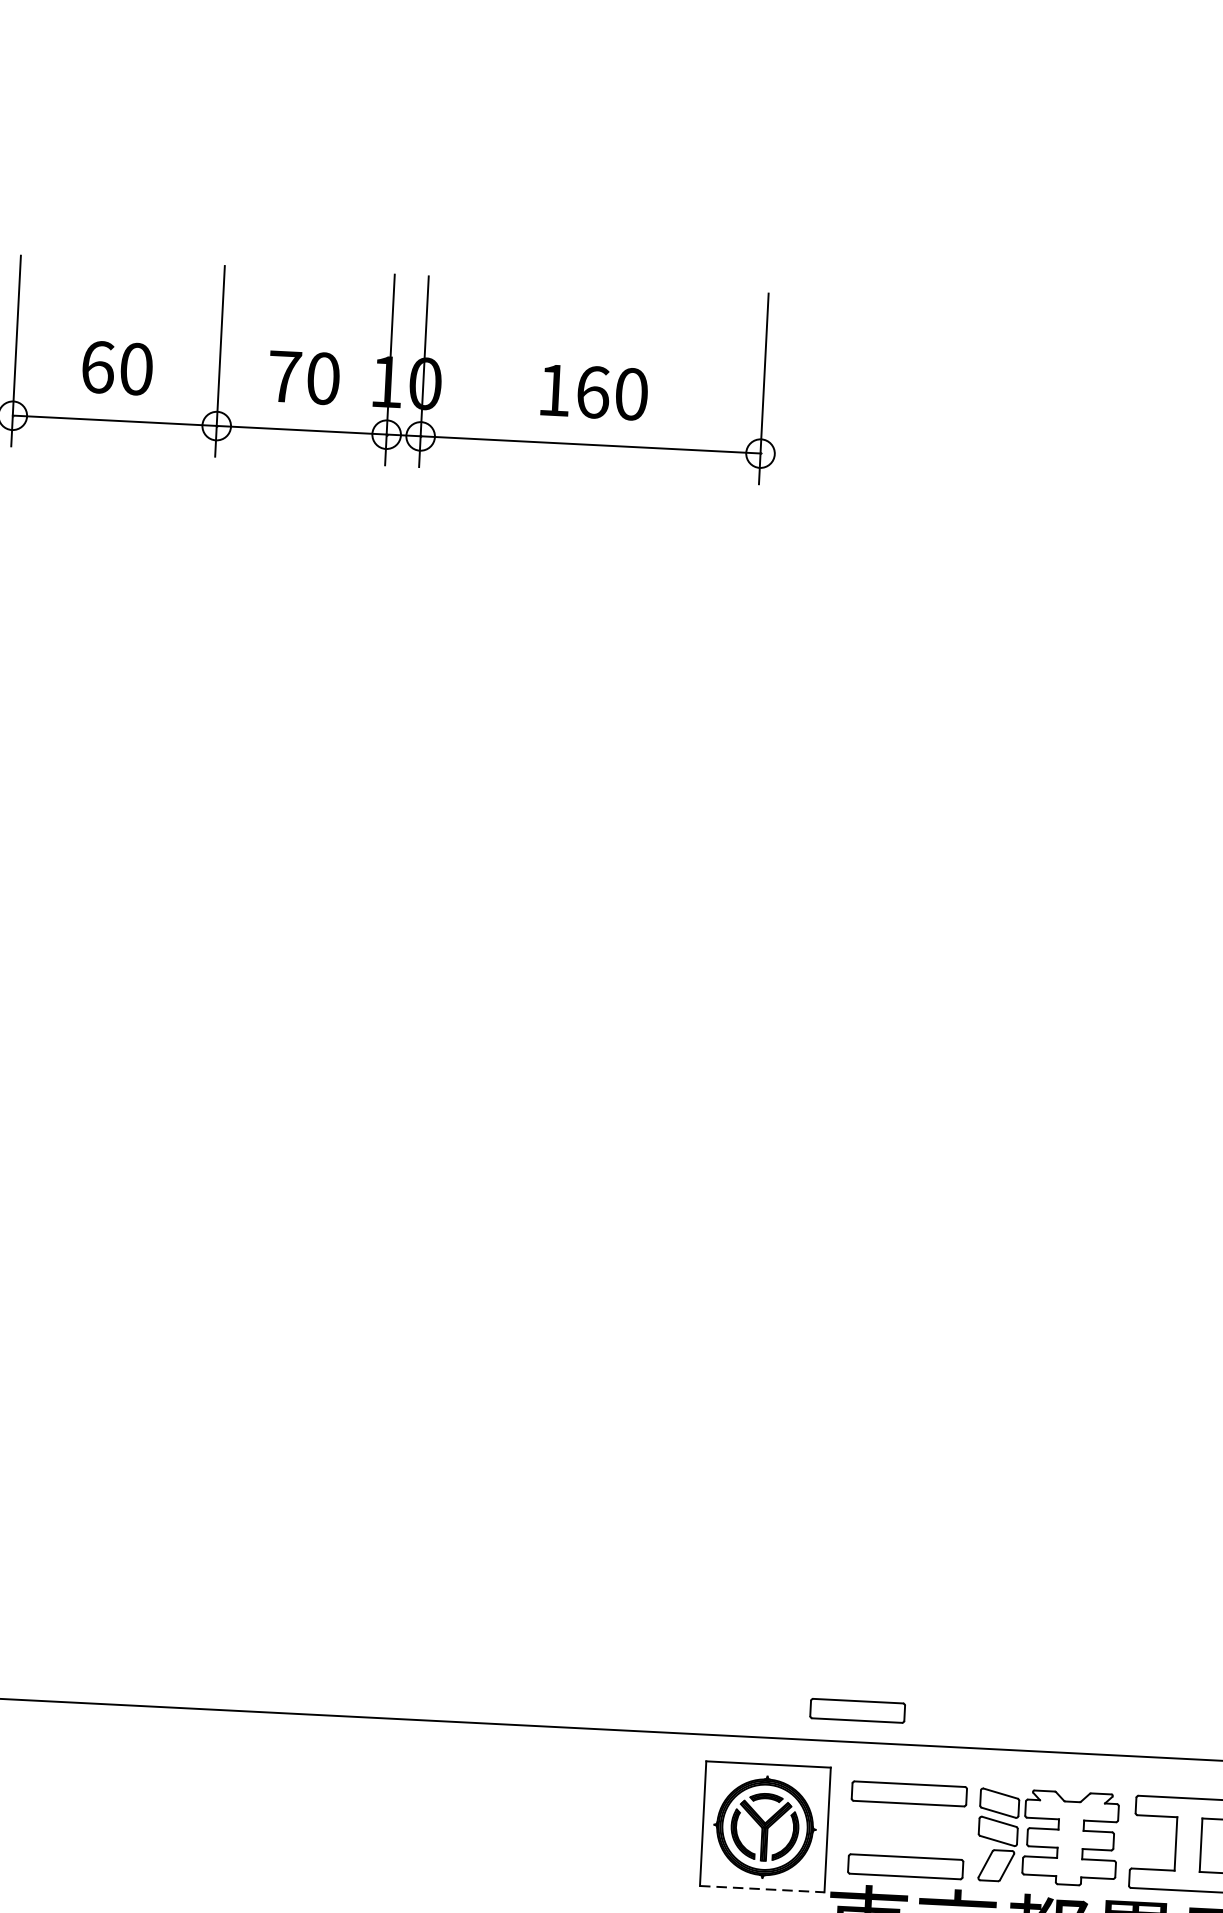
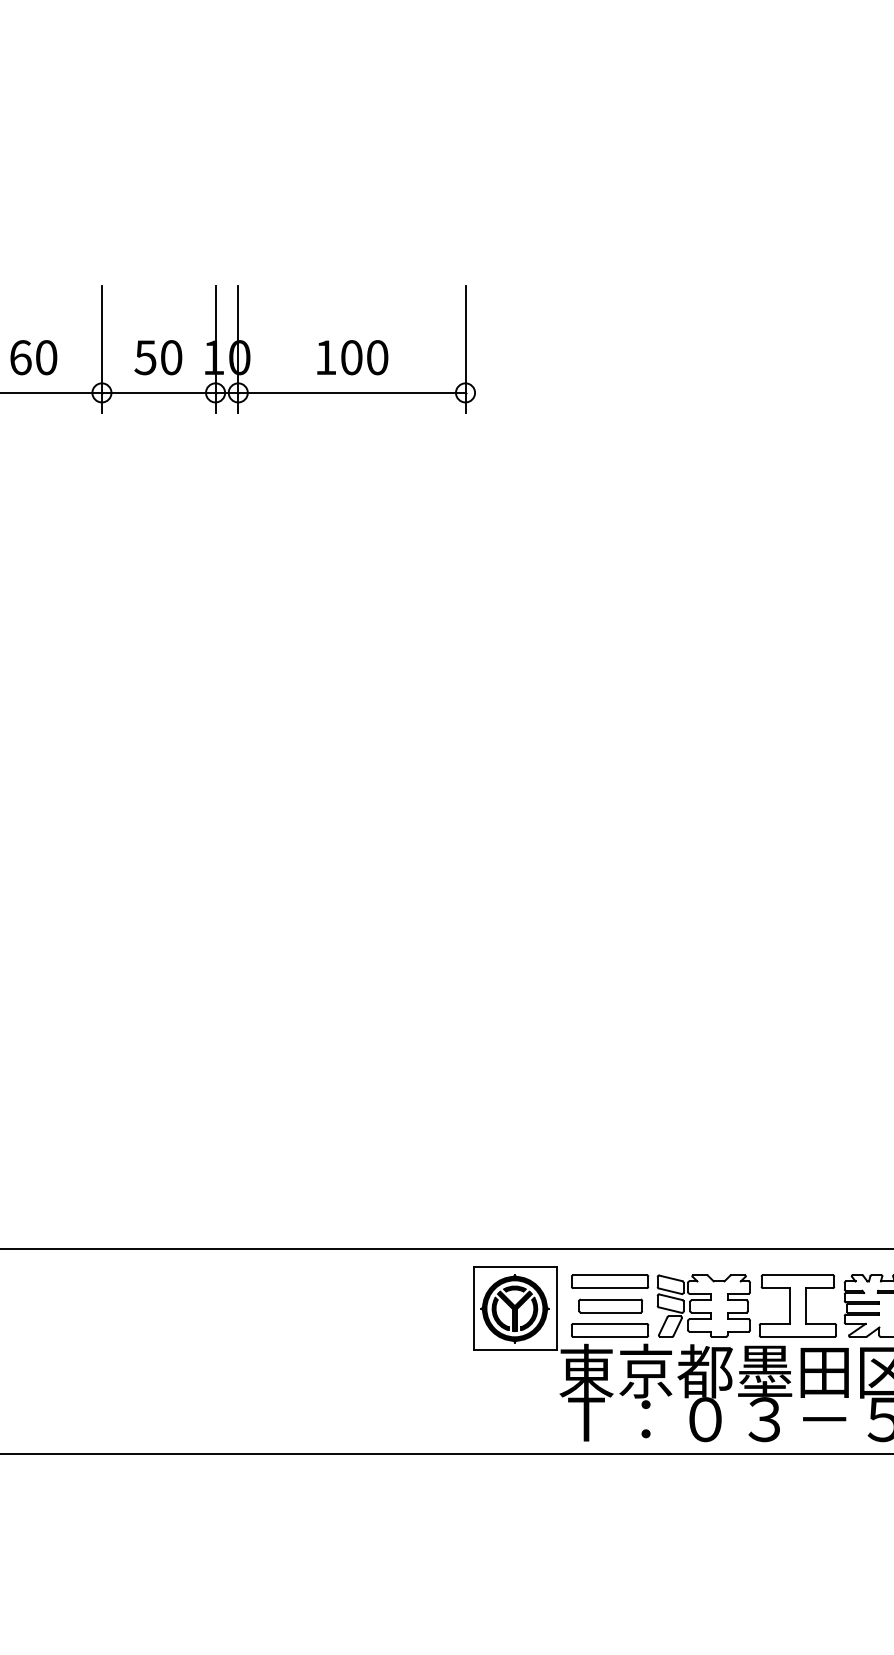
text: (284, 376) -> (145, 357), 70 -> 50
text: (592, 392) -> (351, 357), 160 -> 100
part: (857, 1710) -> (610, 1305), moved
line: (762, 1889) -> (515, 1350), dashed -> solid

